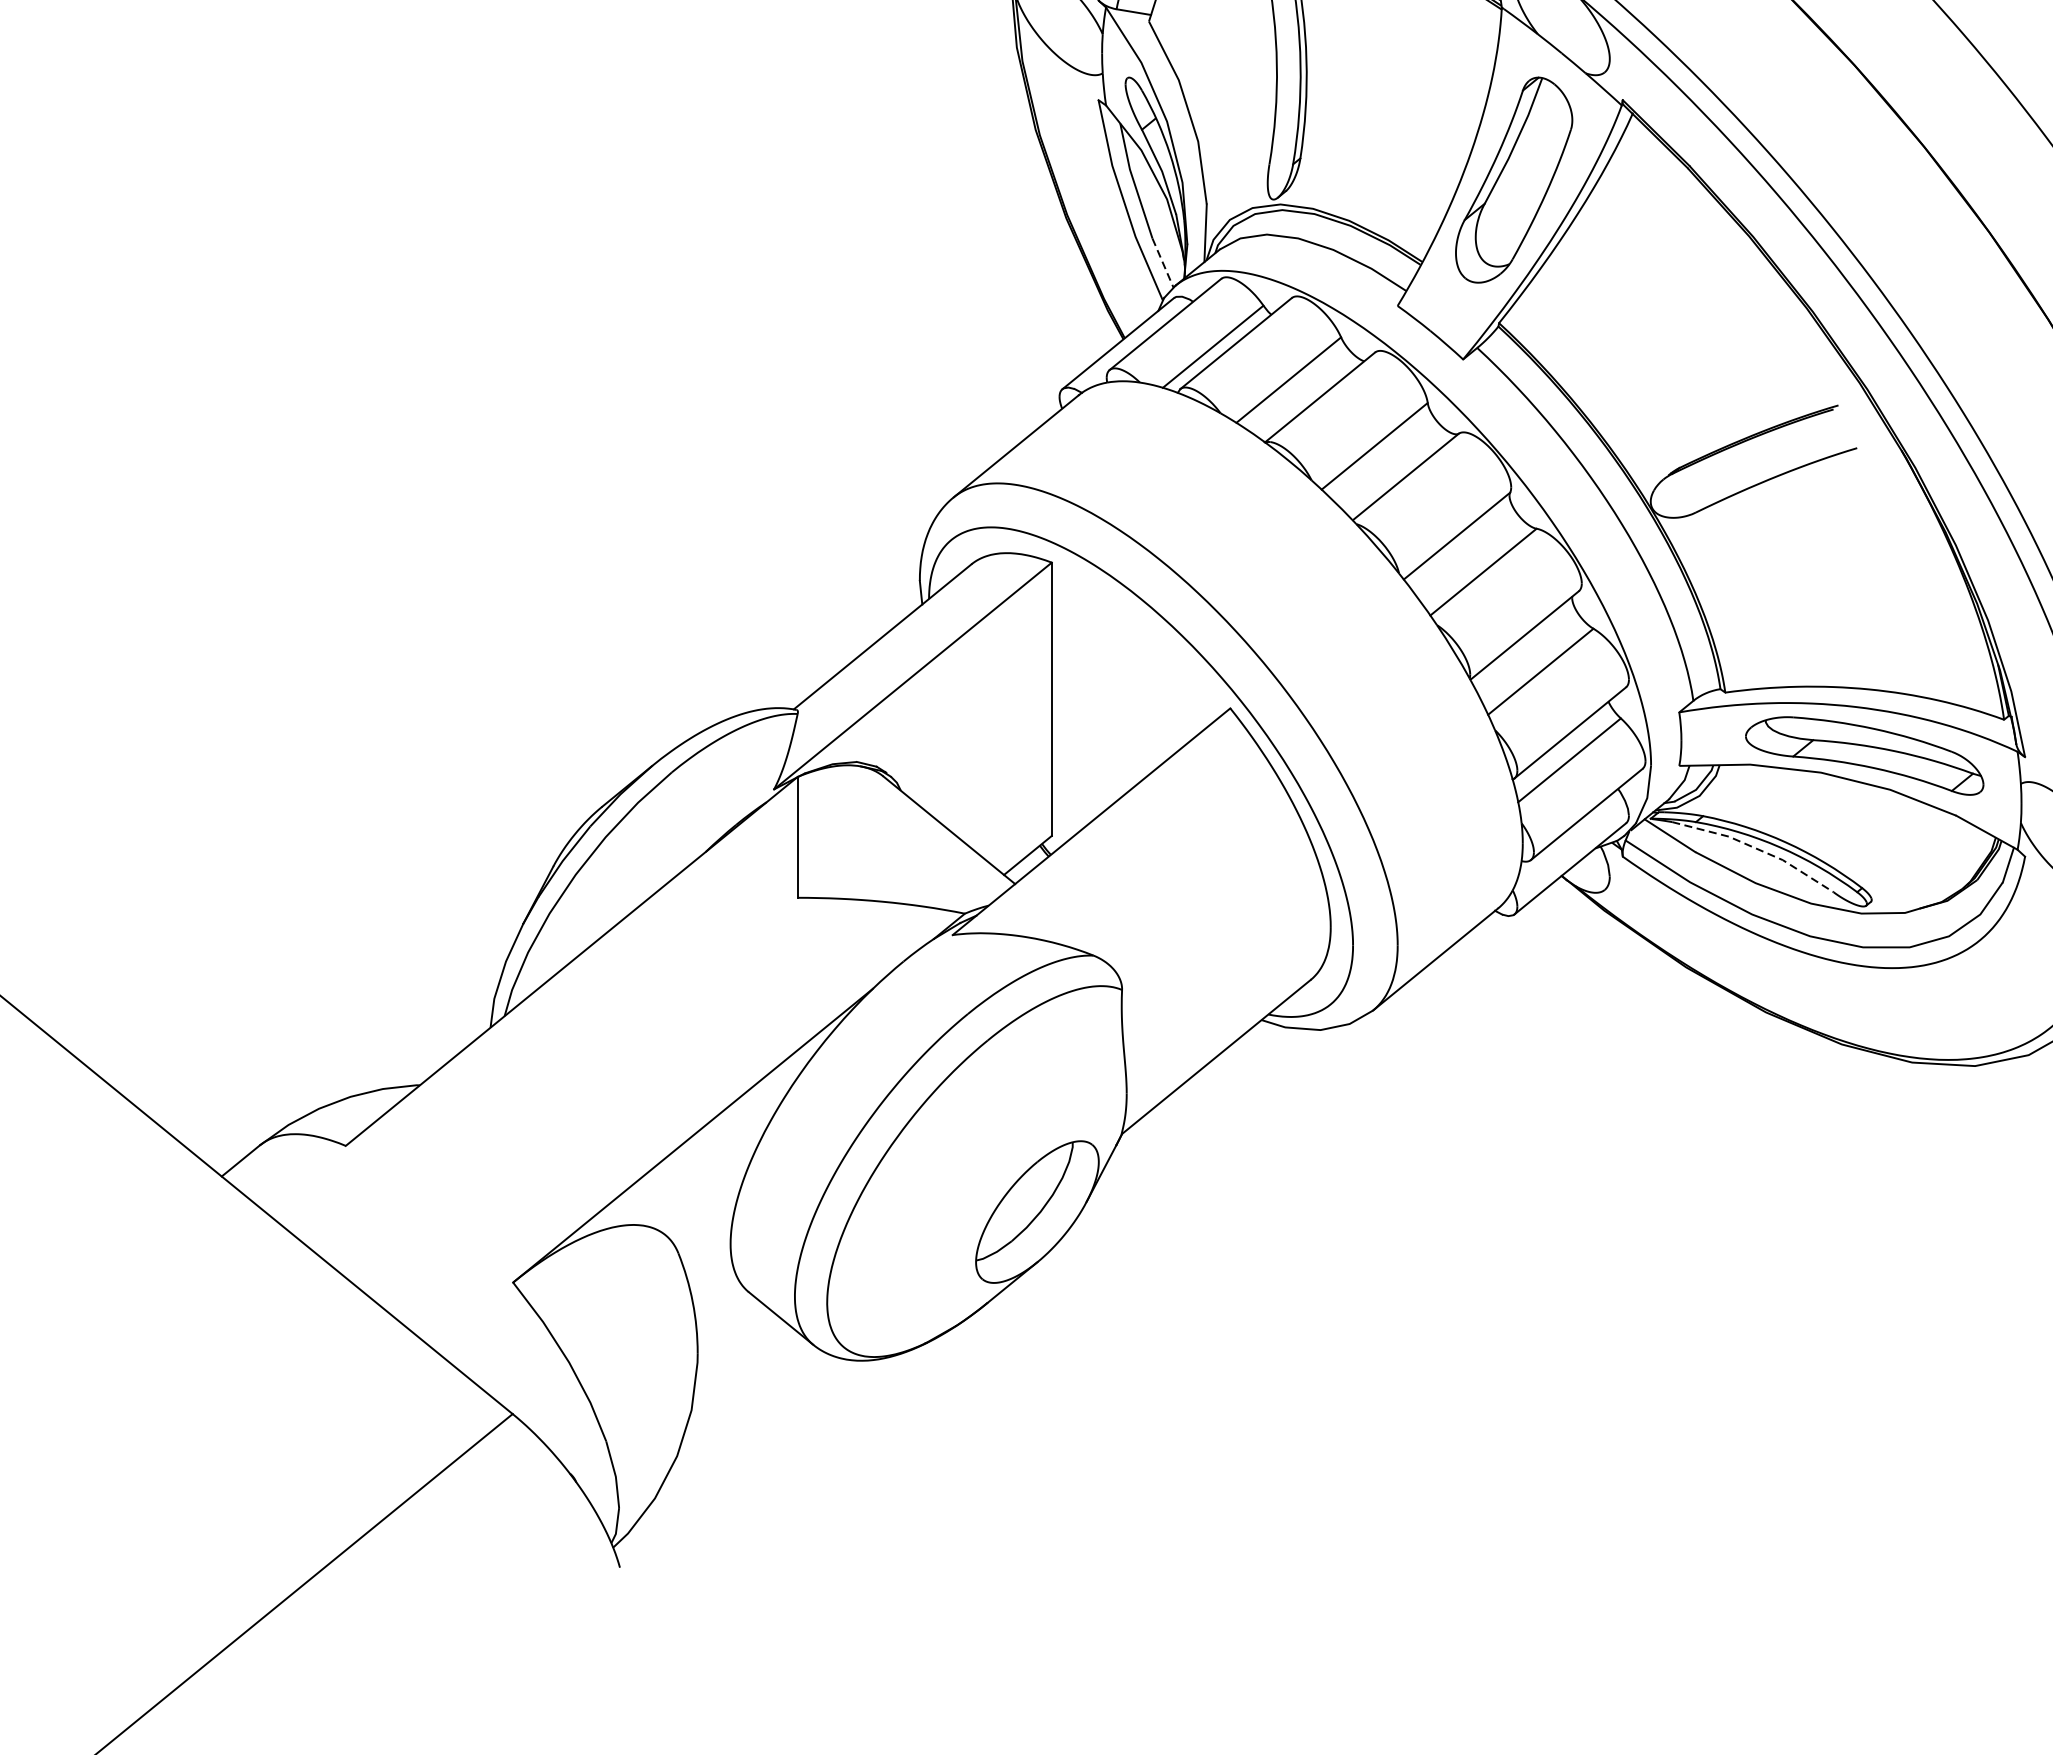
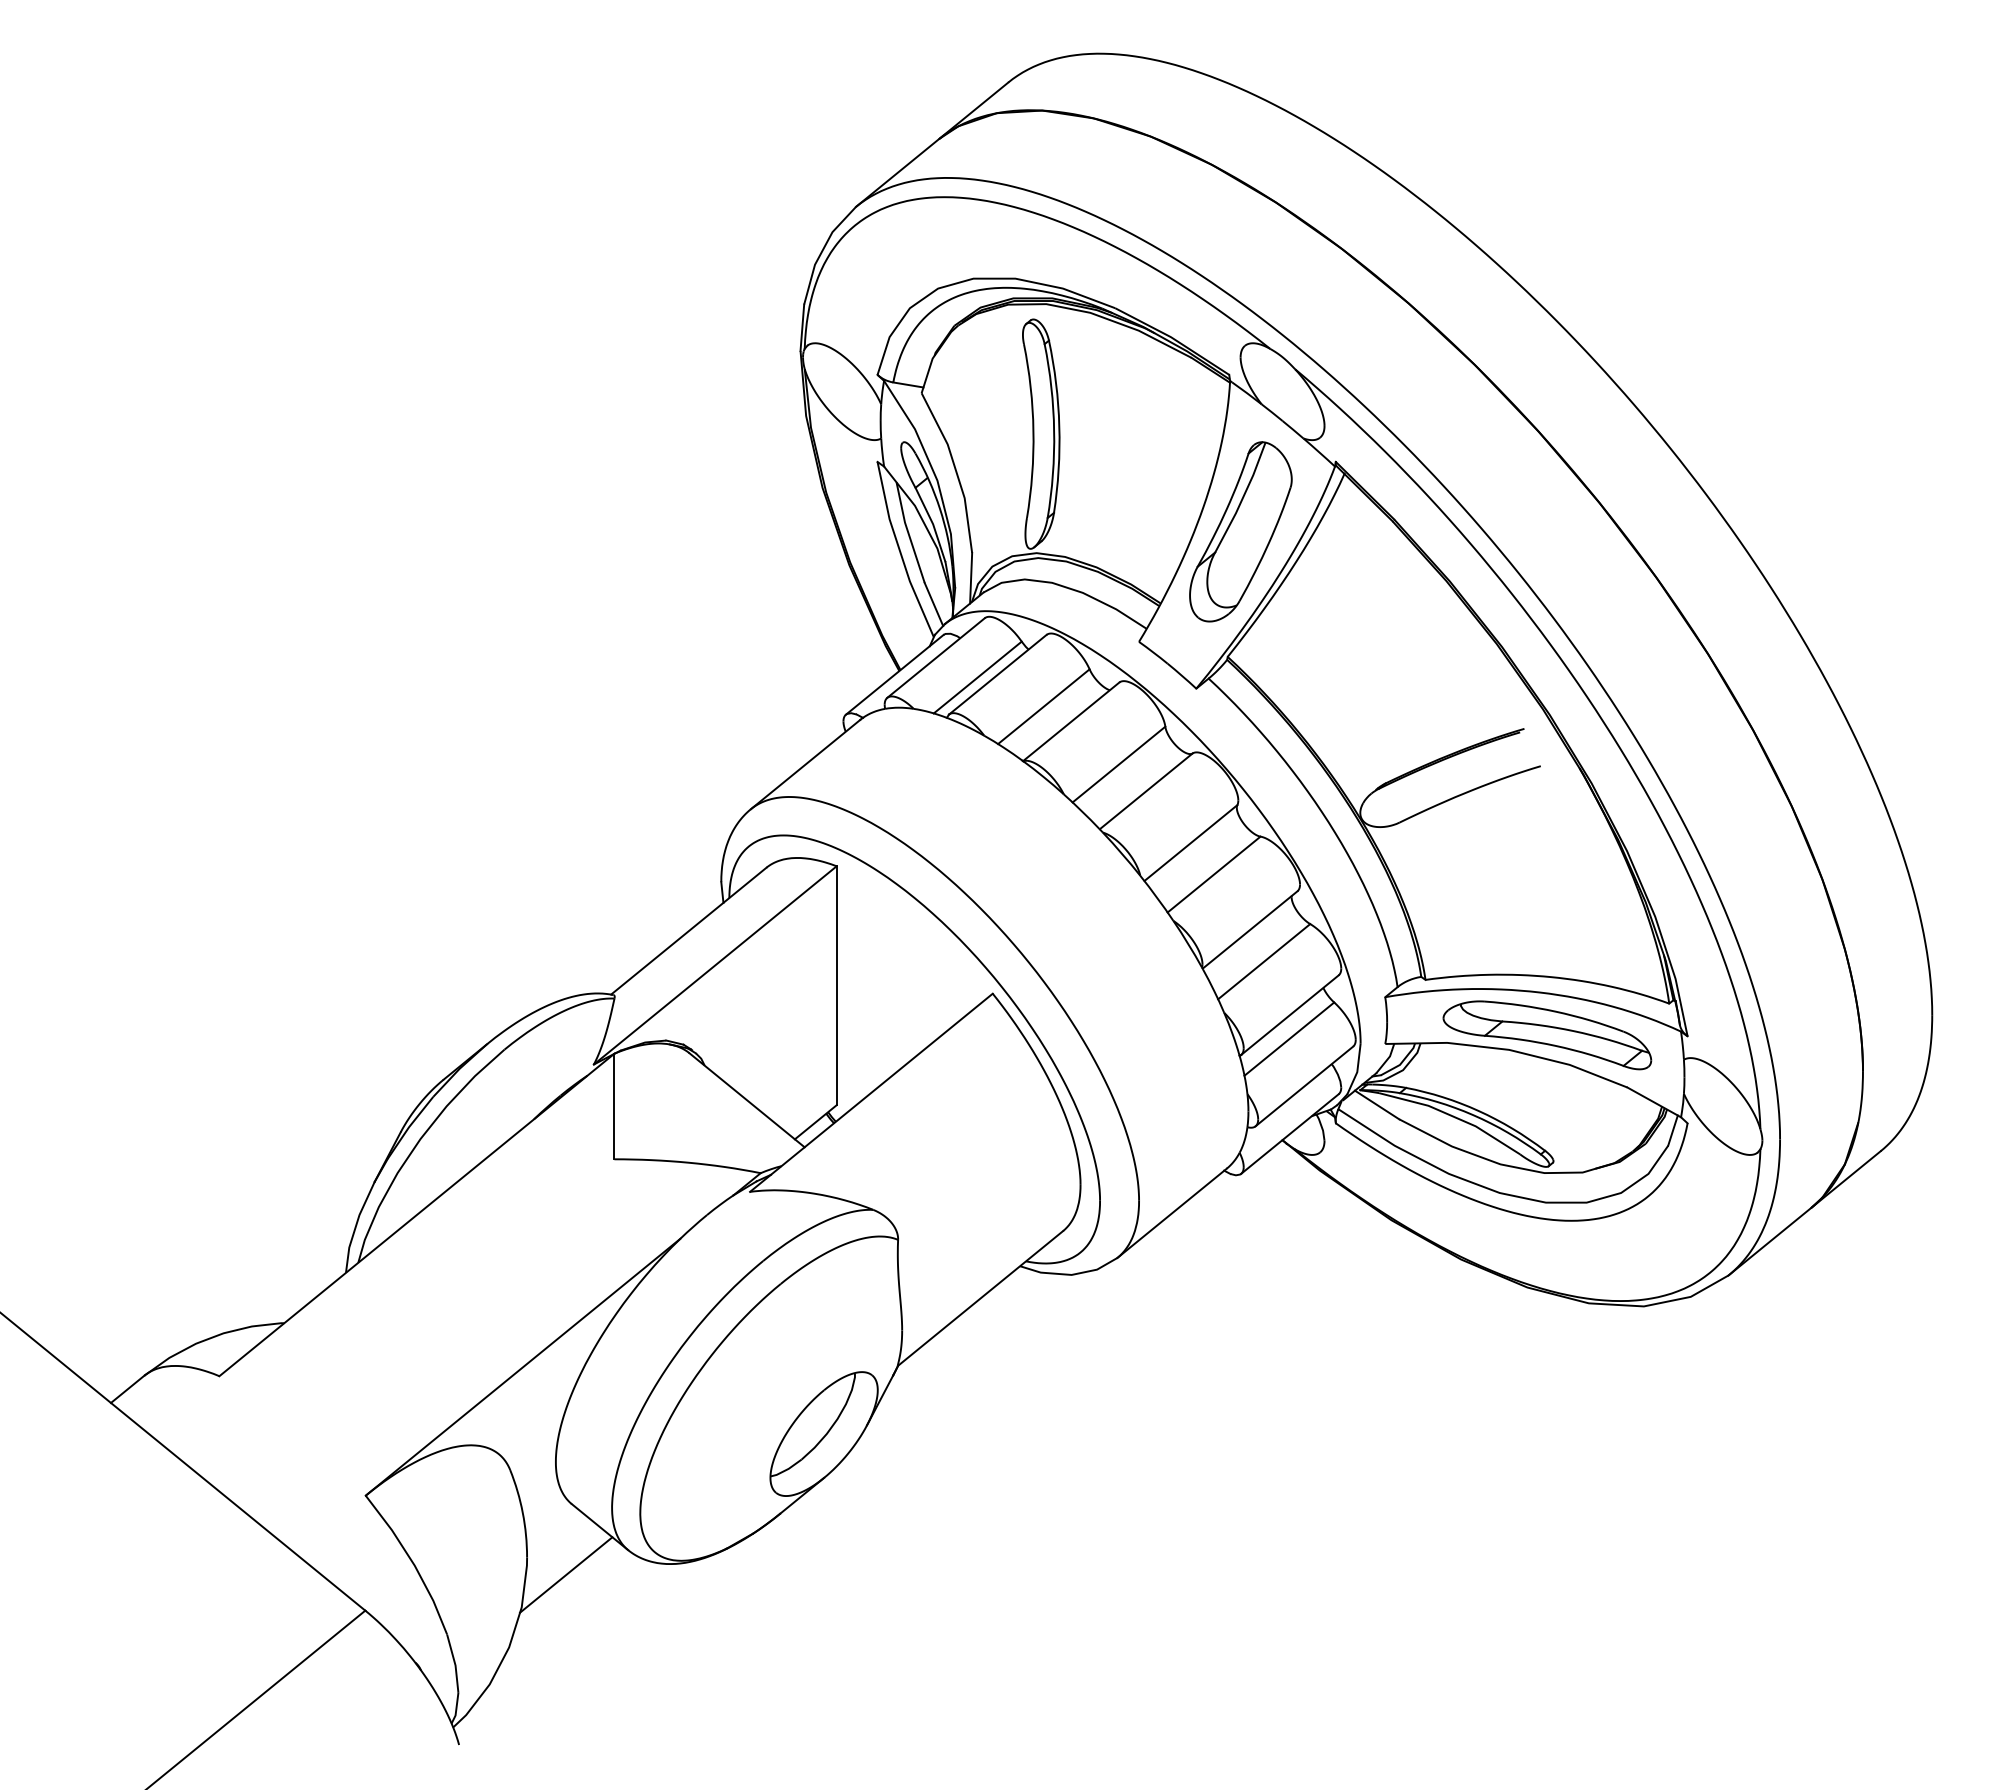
line: (1163, 263) -> (934, 604), dashed -> solid
line: (1757, 848) -> (1453, 1116), dashed -> solid
line: (742, 1372) -> (566, 1574), added

